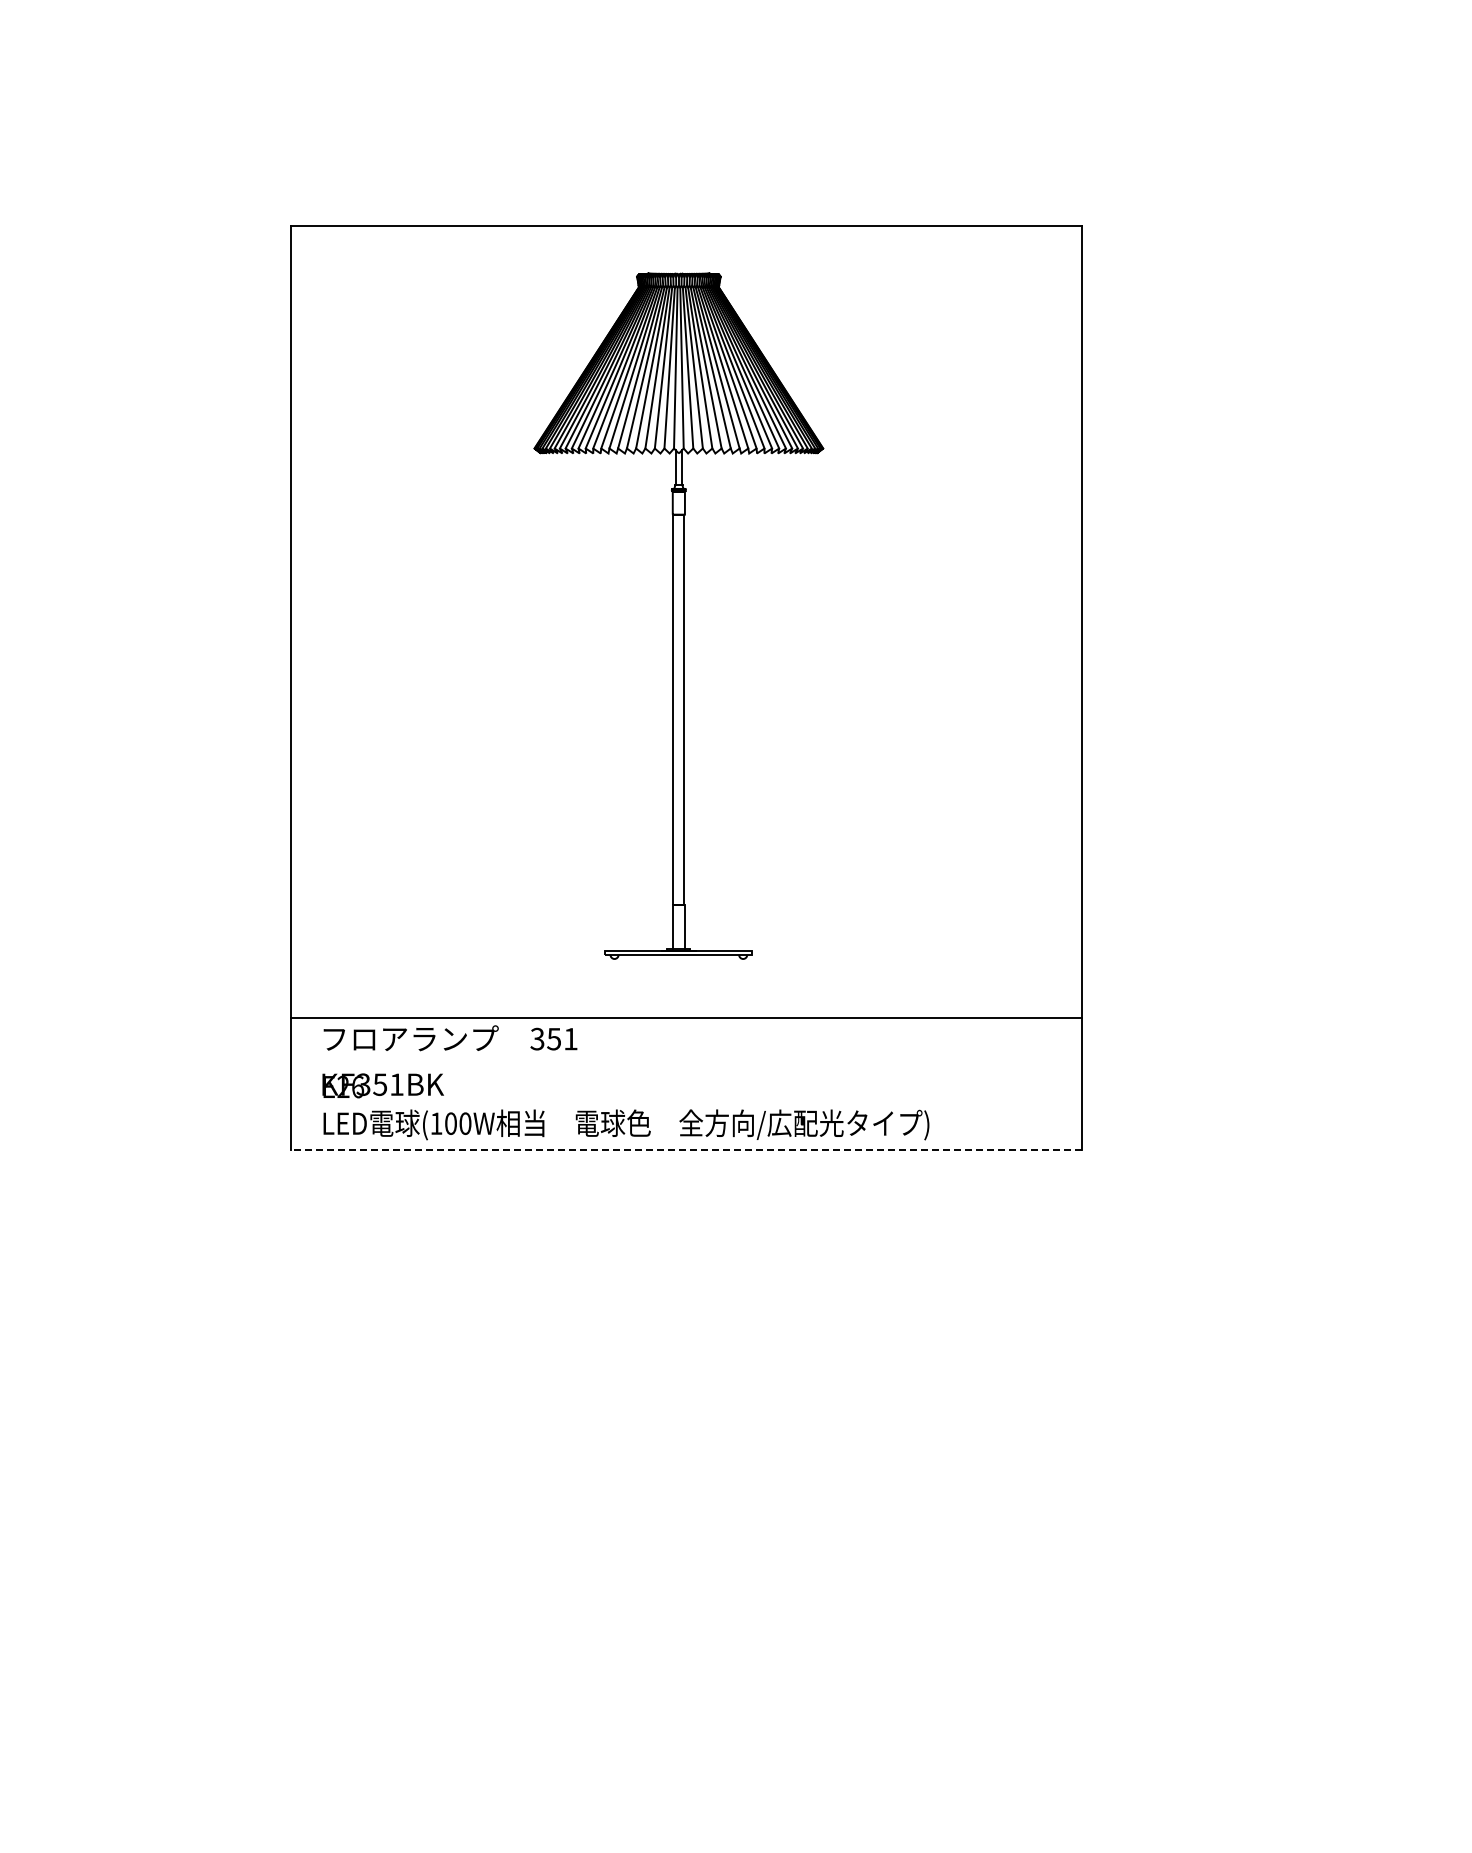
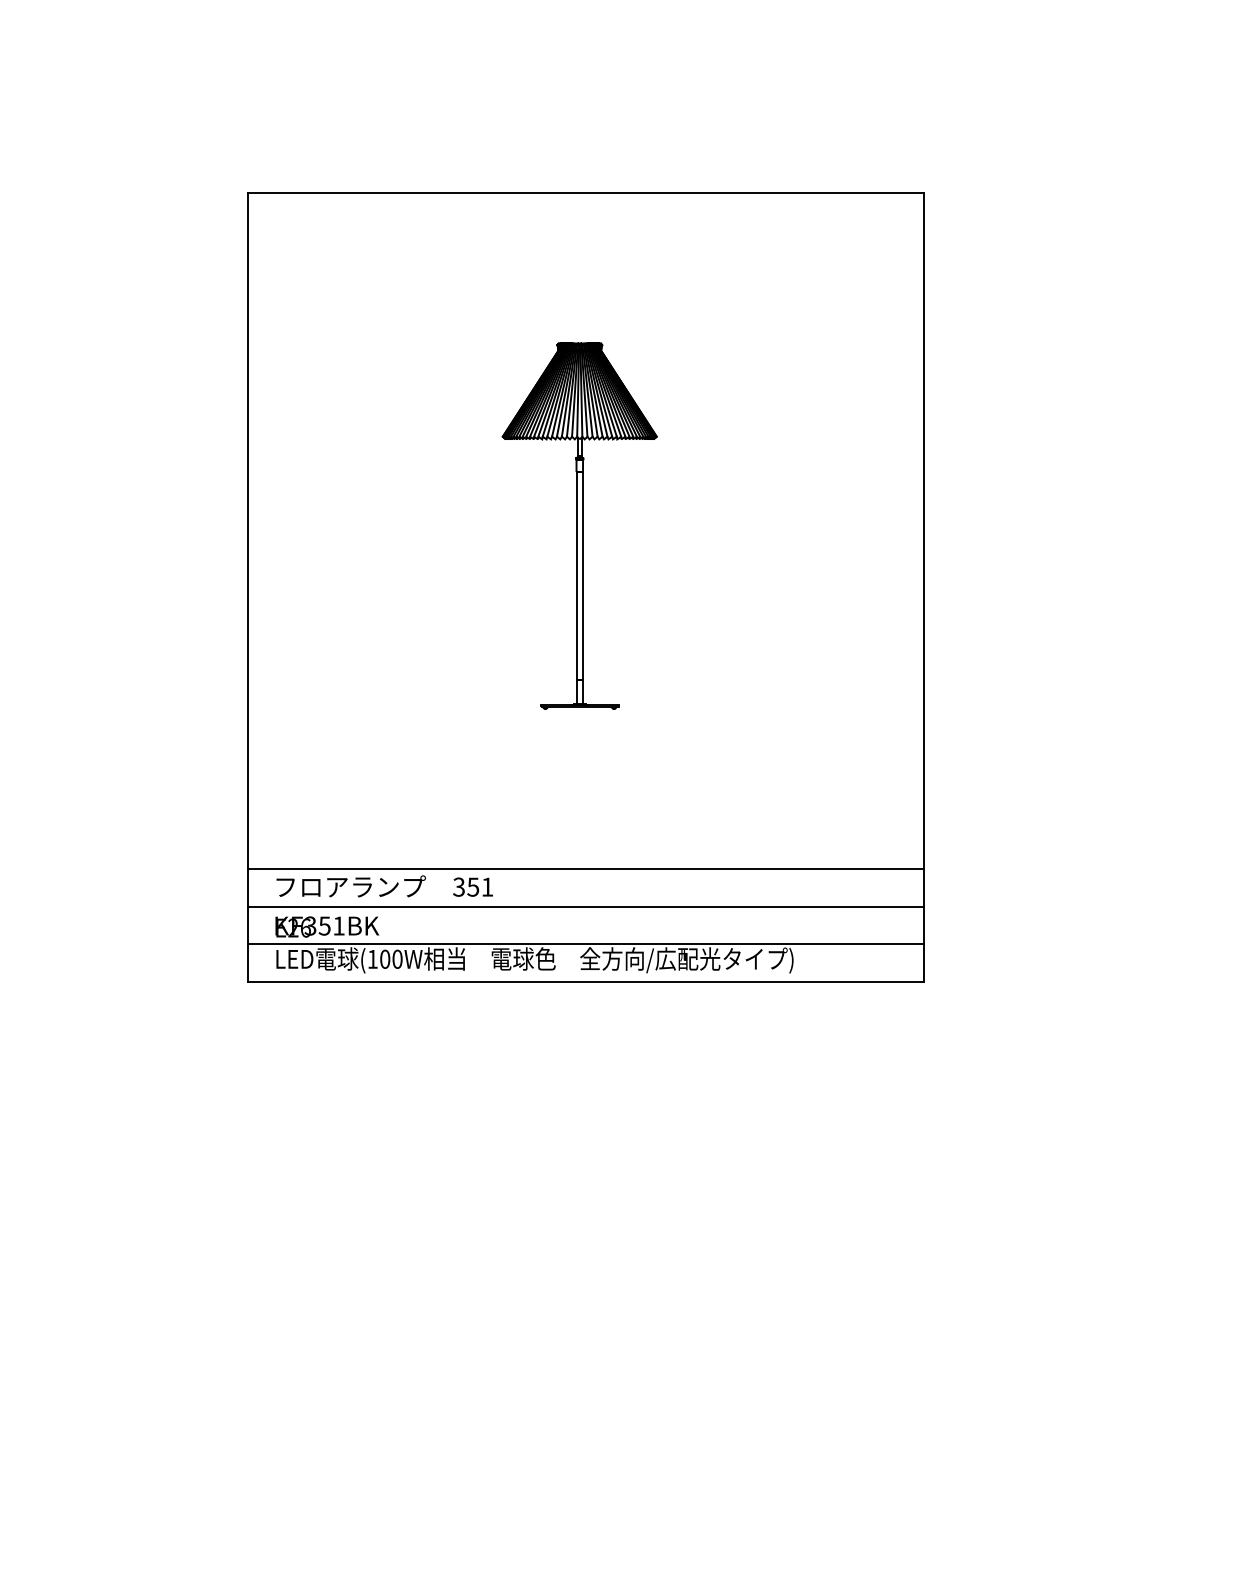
part: (678, 616) -> (579, 526), size x0.62
line: (686, 1061) -> (586, 906), added
line: (686, 1105) -> (586, 943), added
line: (686, 1149) -> (586, 981), dashed -> solid

